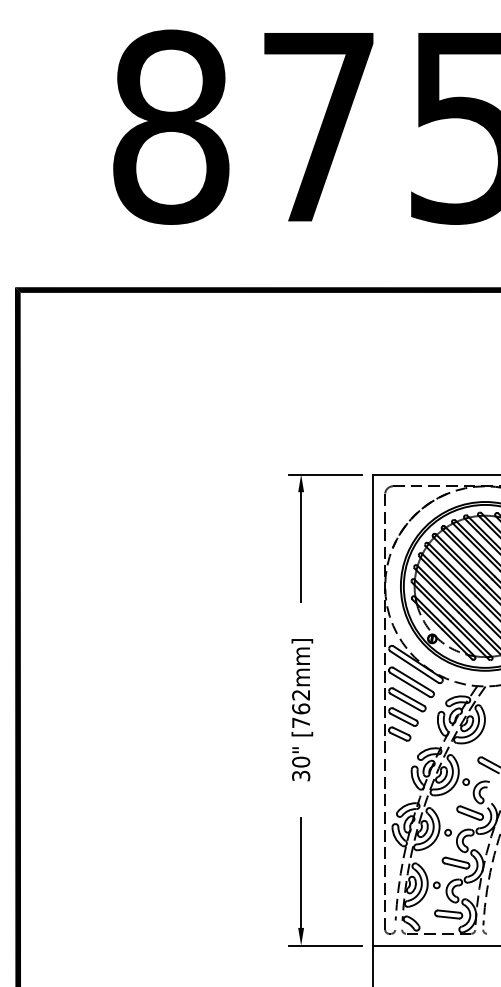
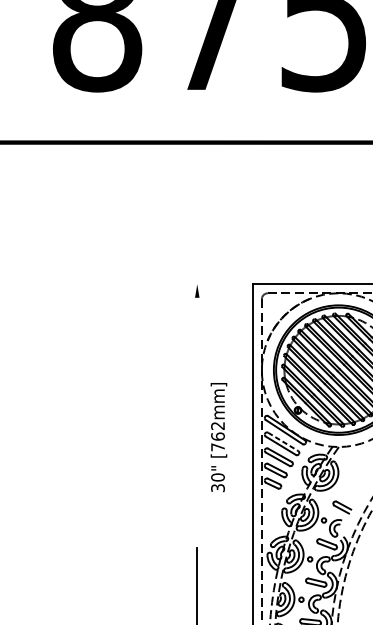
line: (325, 474) -> (215, 284), removed
line: (301, 547) -> (197, 340), removed
line: (413, 679) -> (283, 441), solid -> dashed
text: (302, 710) -> (219, 437), moved

